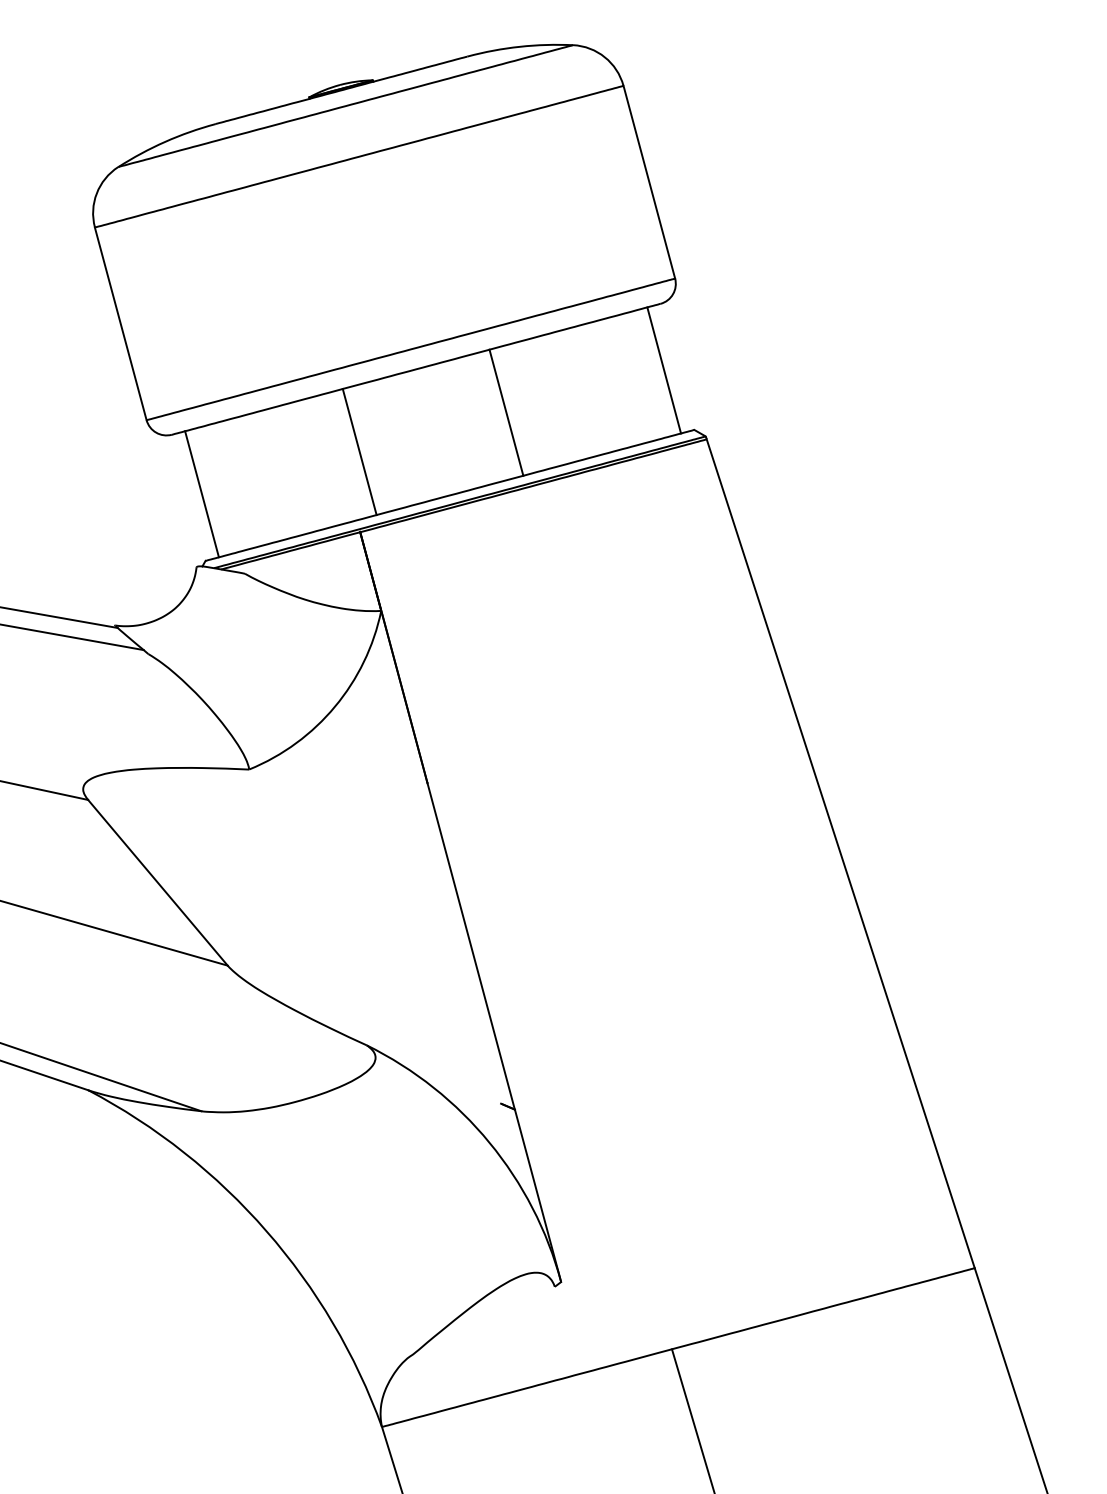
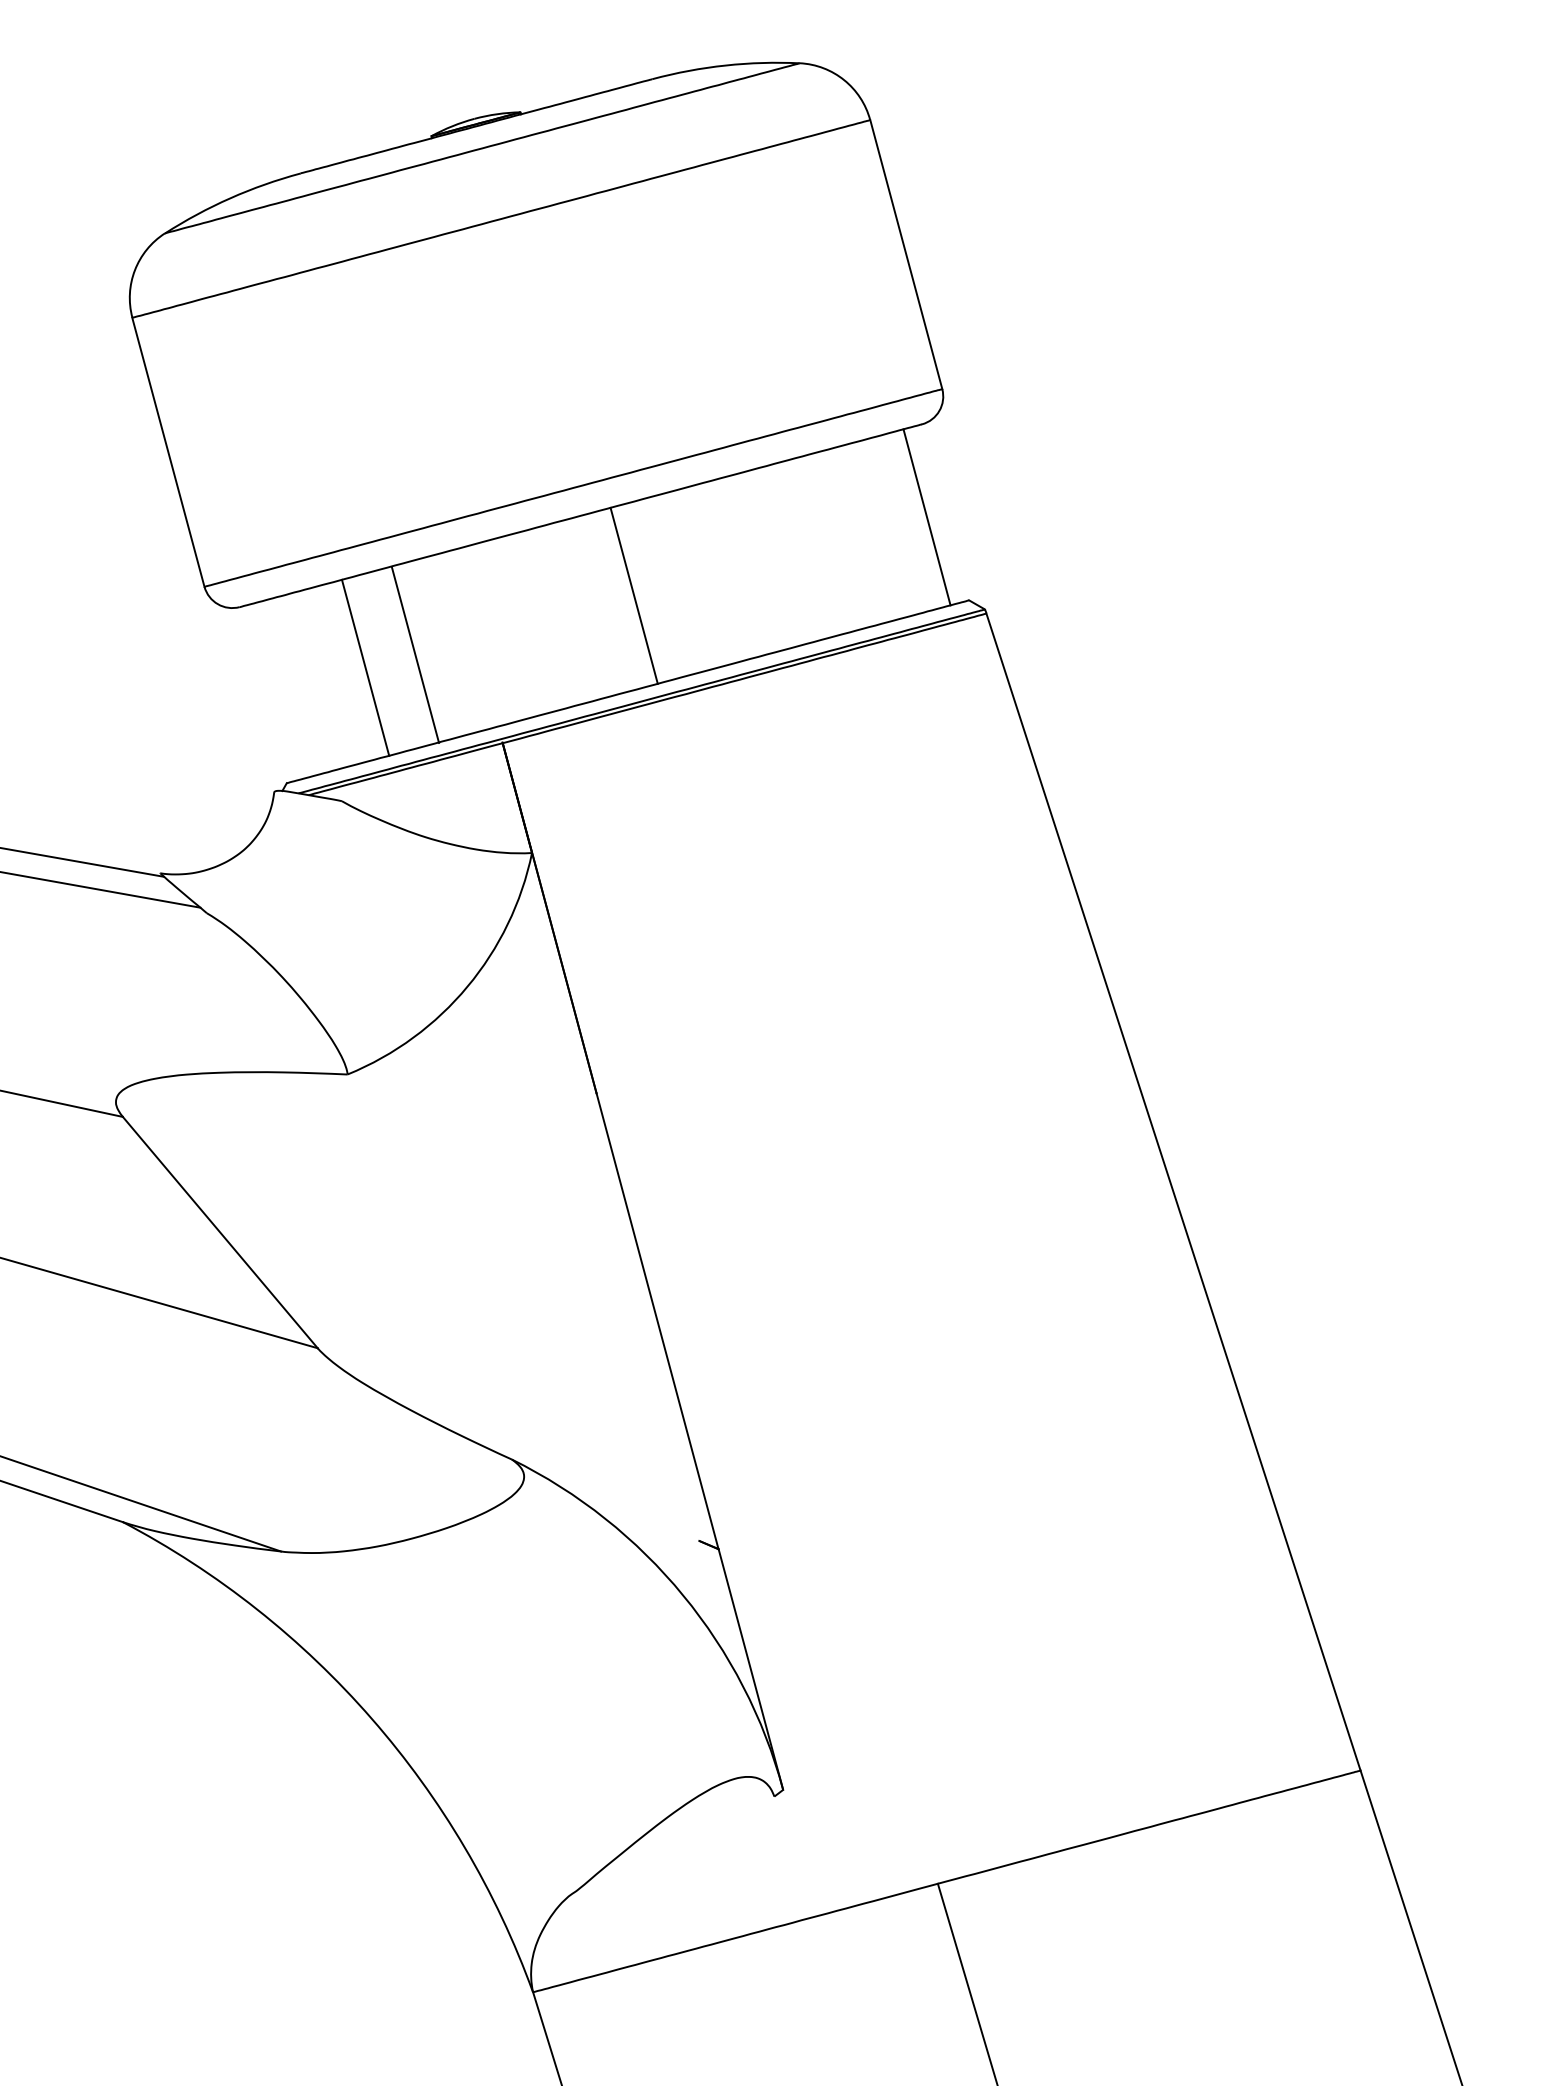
line: (506, 412) -> (634, 595), moved
line: (359, 451) -> (415, 654), moved
line: (201, 494) -> (364, 668), moved

